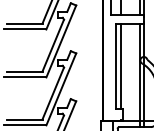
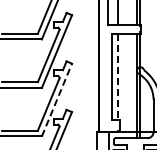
line: (121, 67) -> (117, 77), solid -> dashed
line: (61, 88) -> (57, 99), solid -> dashed

